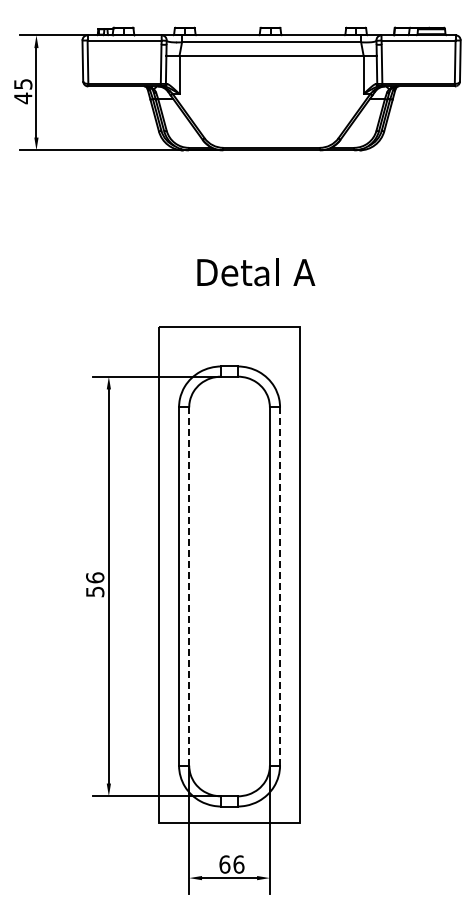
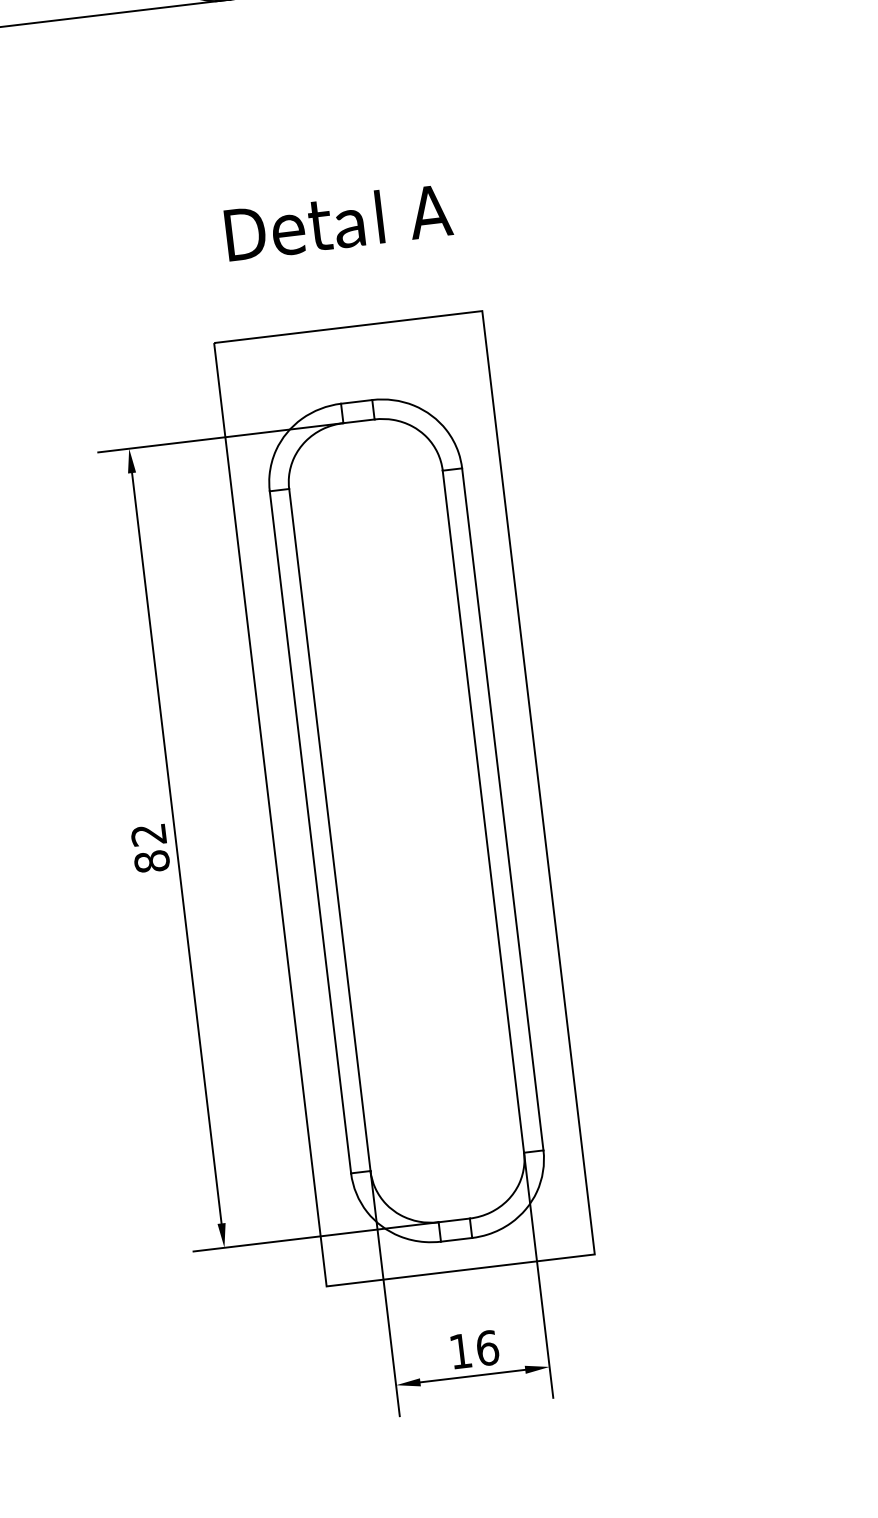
text: (256, 272) -> (339, 222), moved
text: (95, 584) -> (150, 847), 56 -> 82
line: (280, 586) -> (503, 809), dashed -> solid
line: (189, 587) -> (330, 831), dashed -> solid
text: (224, 864) -> (460, 1351), 66 -> 16

